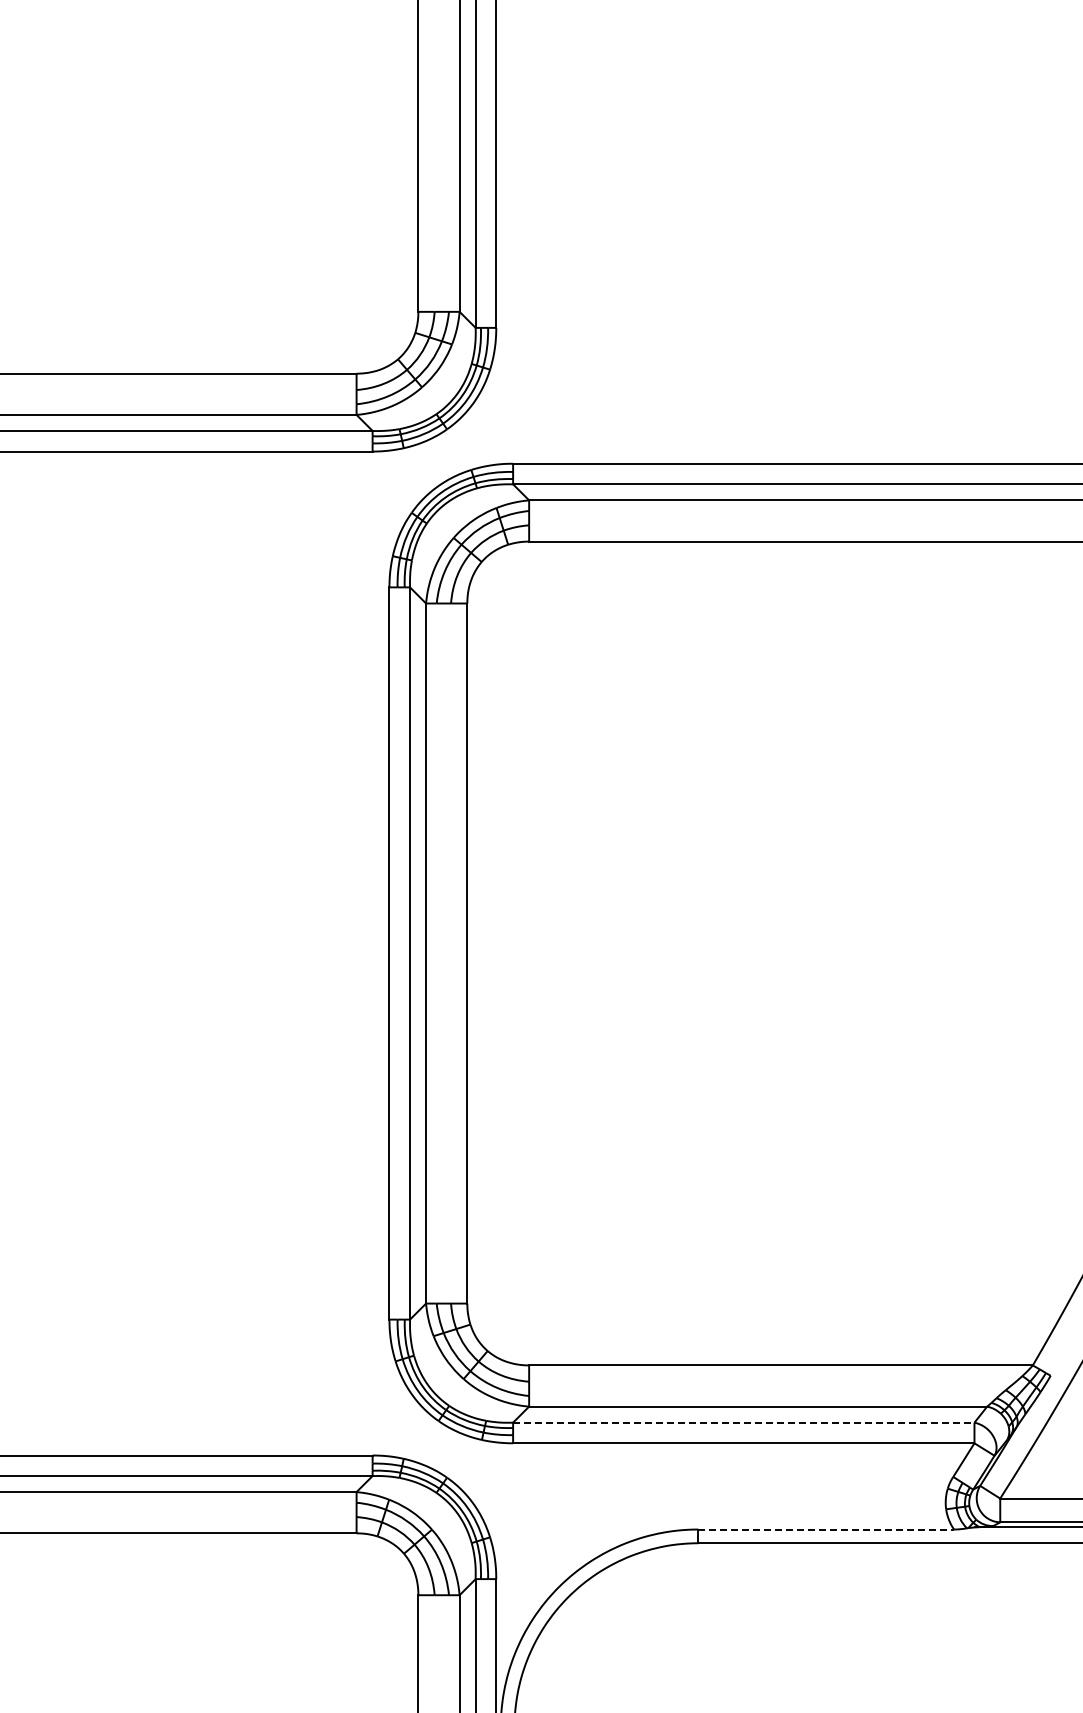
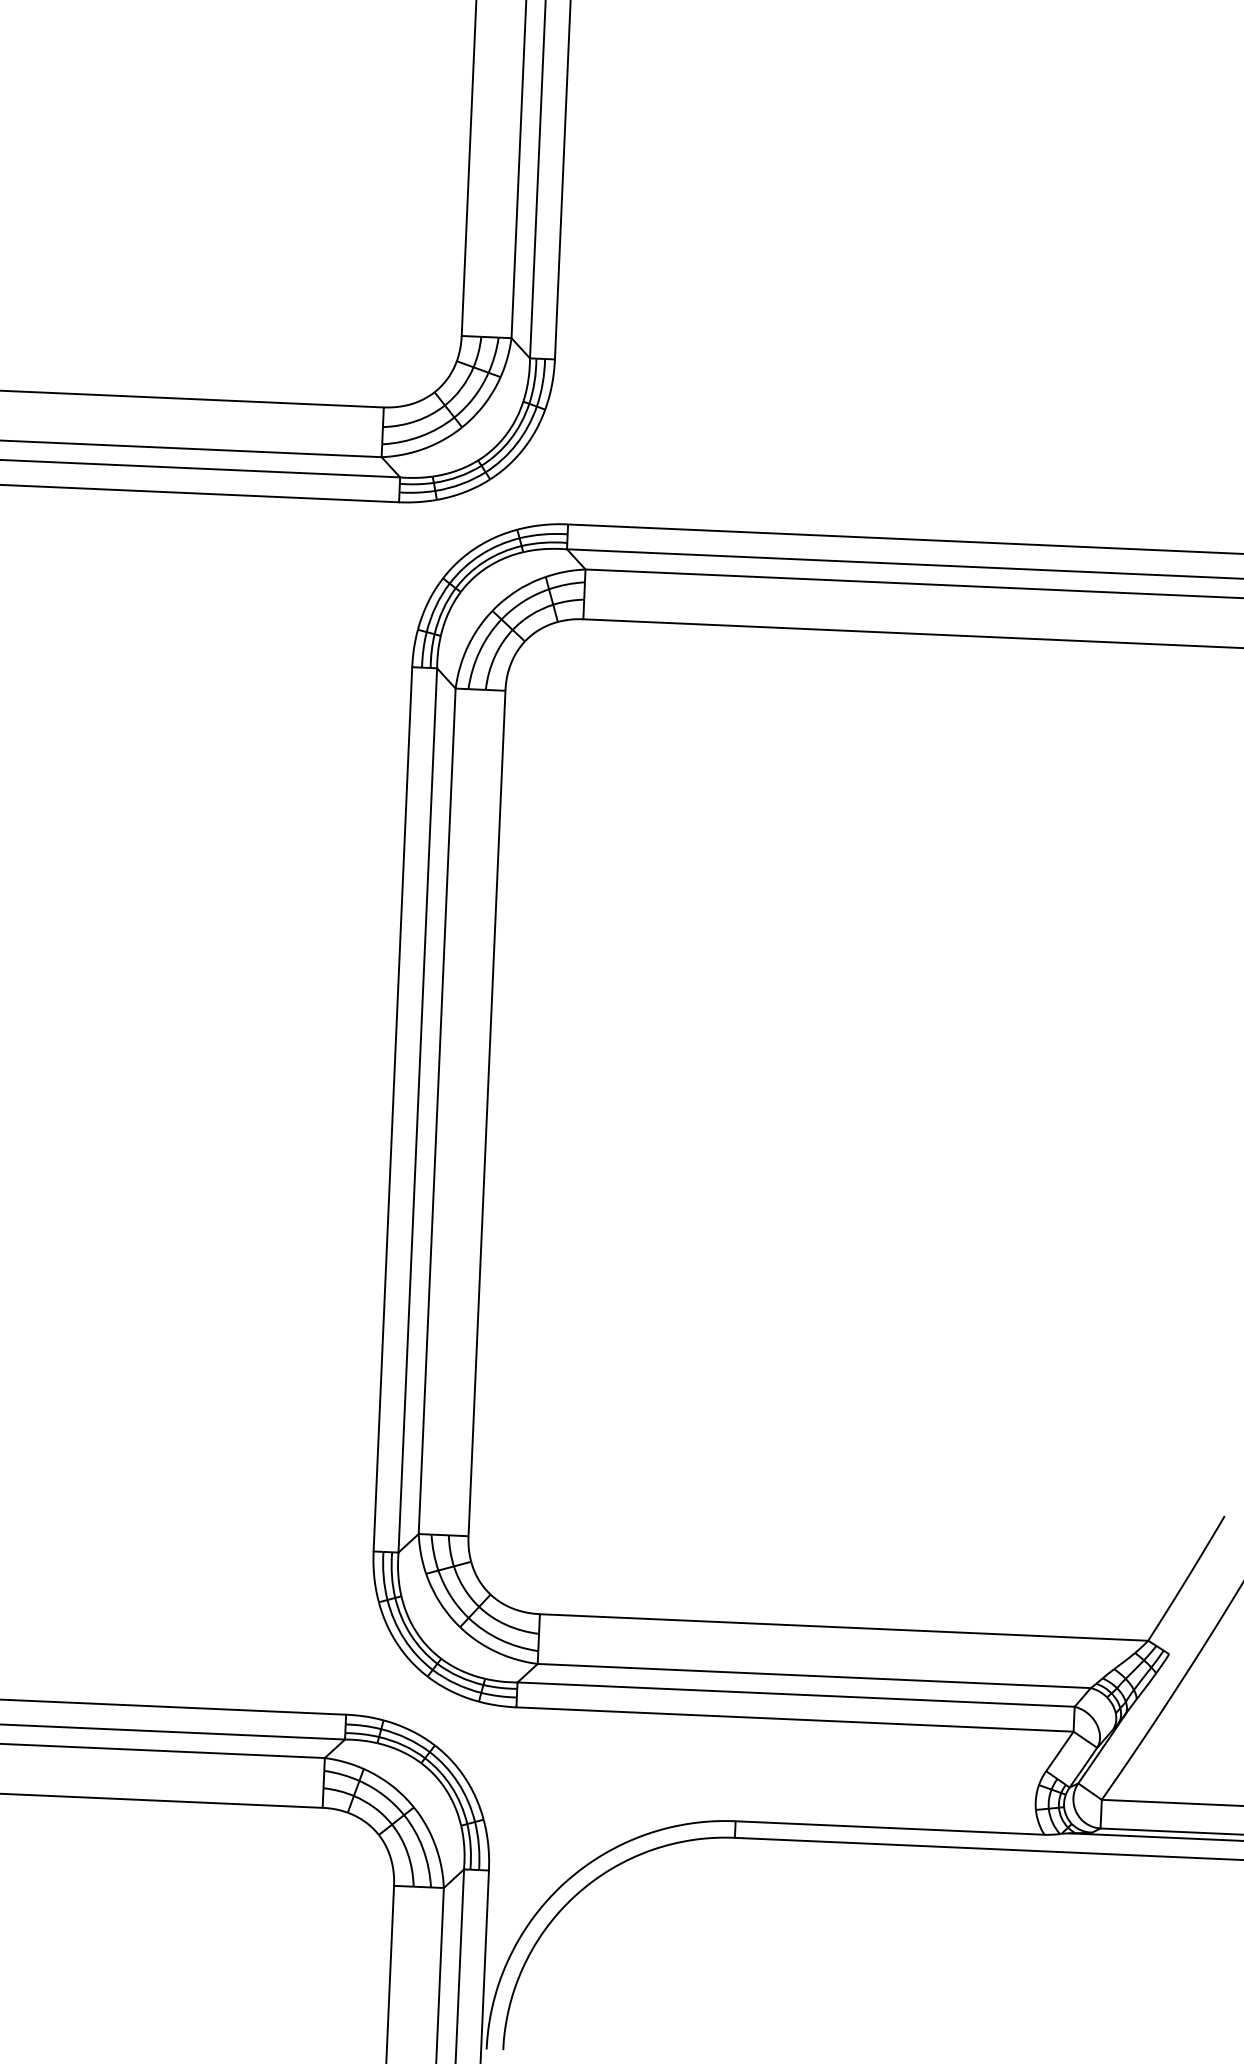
line: (743, 1422) -> (795, 1694), dashed -> solid
line: (826, 1529) -> (890, 1827), dashed -> solid

